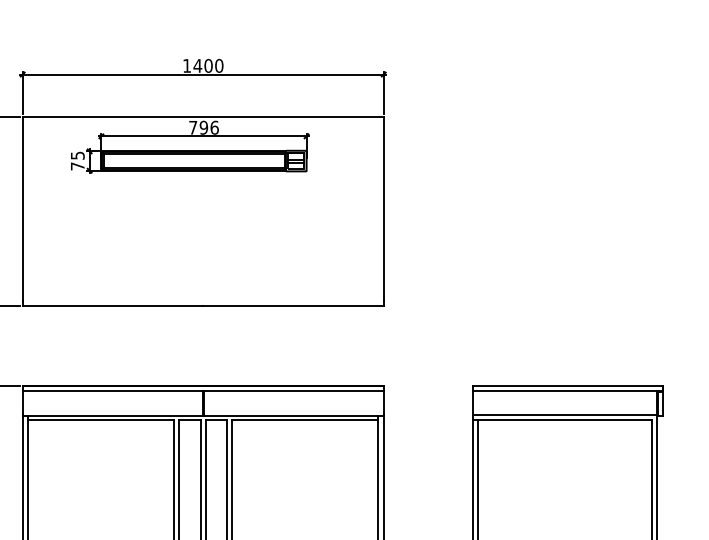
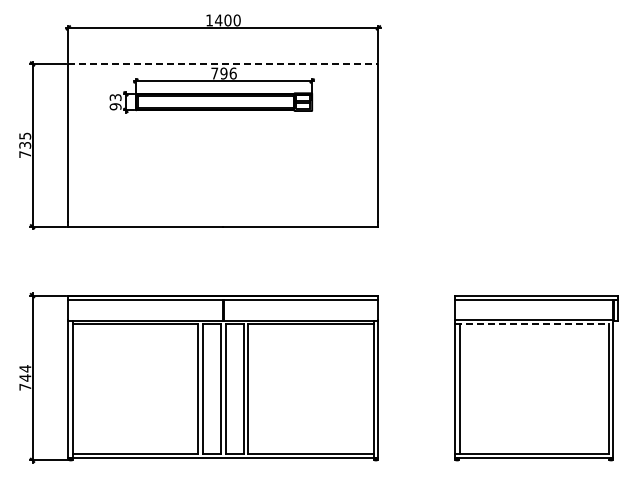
line: (203, 116) -> (223, 63), solid -> dashed
text: (77, 161) -> (115, 102), 75 -> 93
line: (563, 419) -> (532, 324), solid -> dashed

